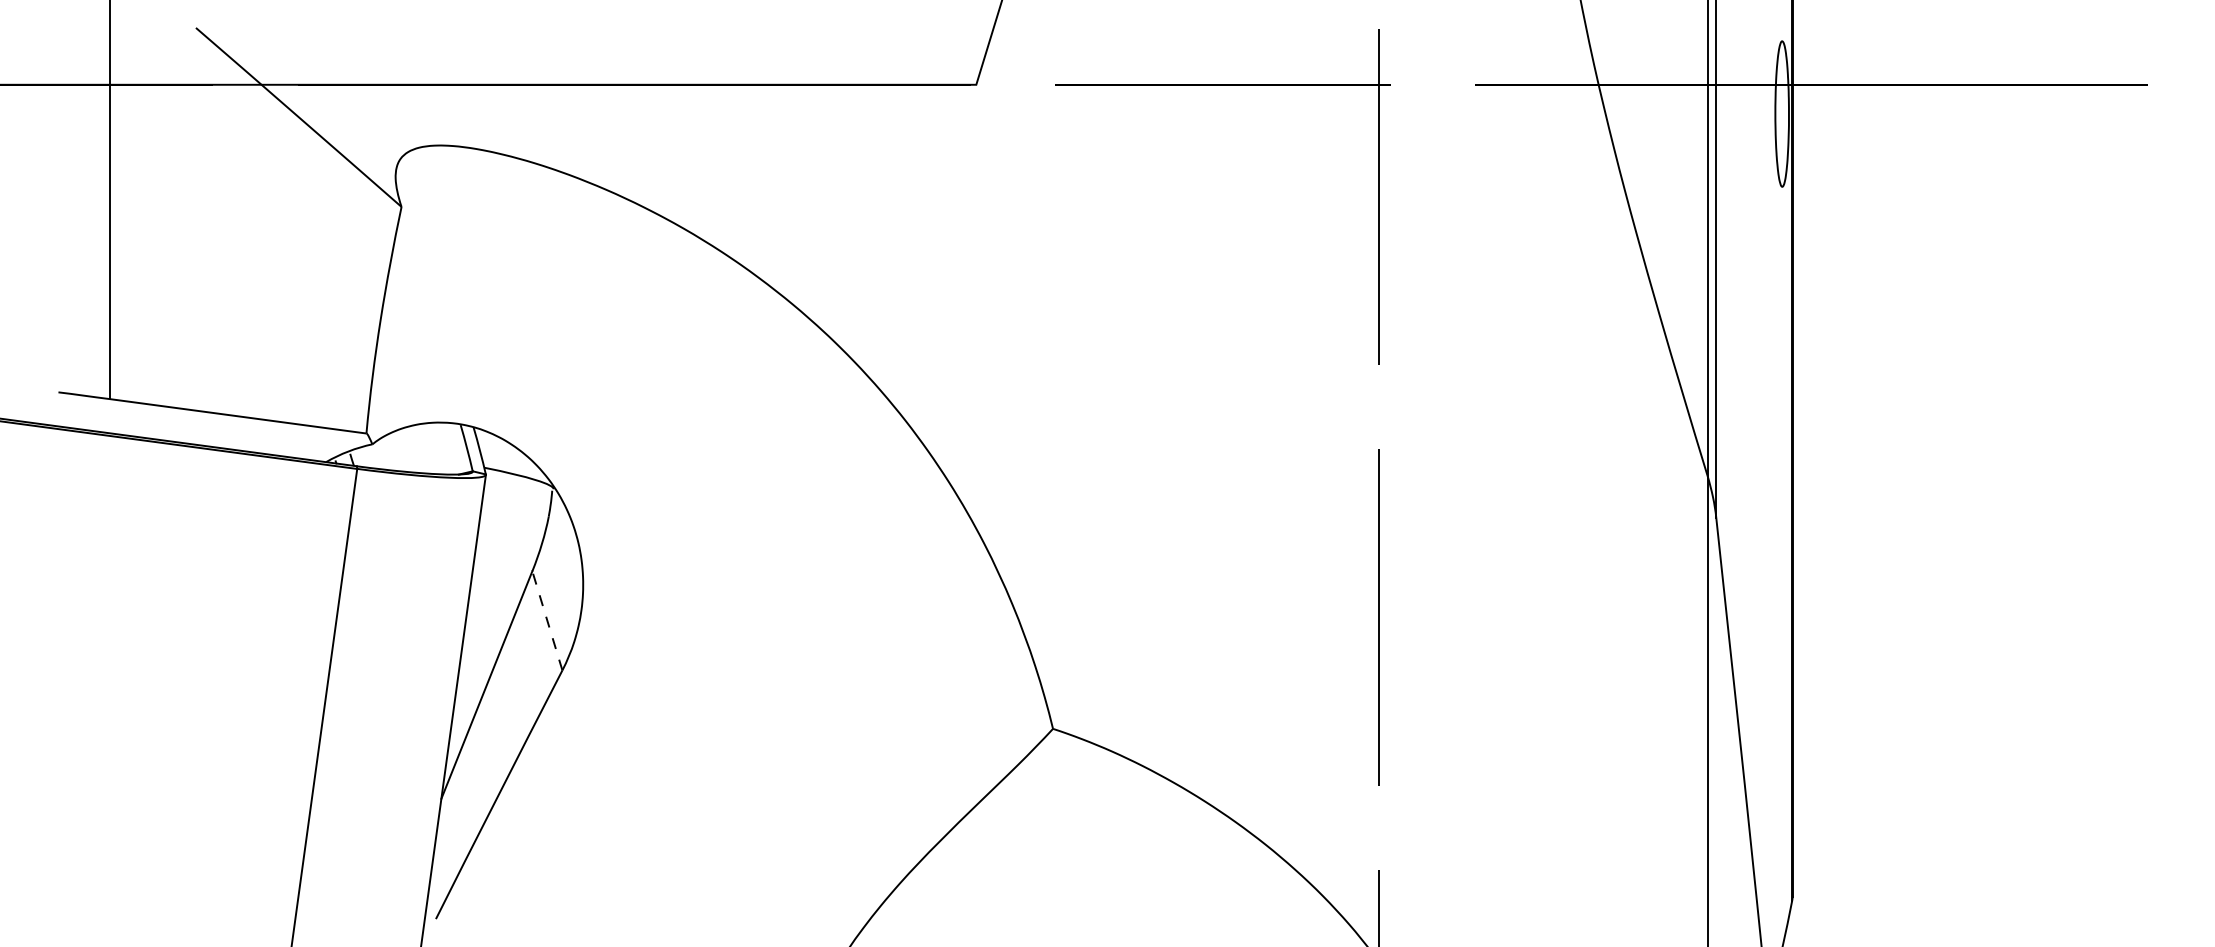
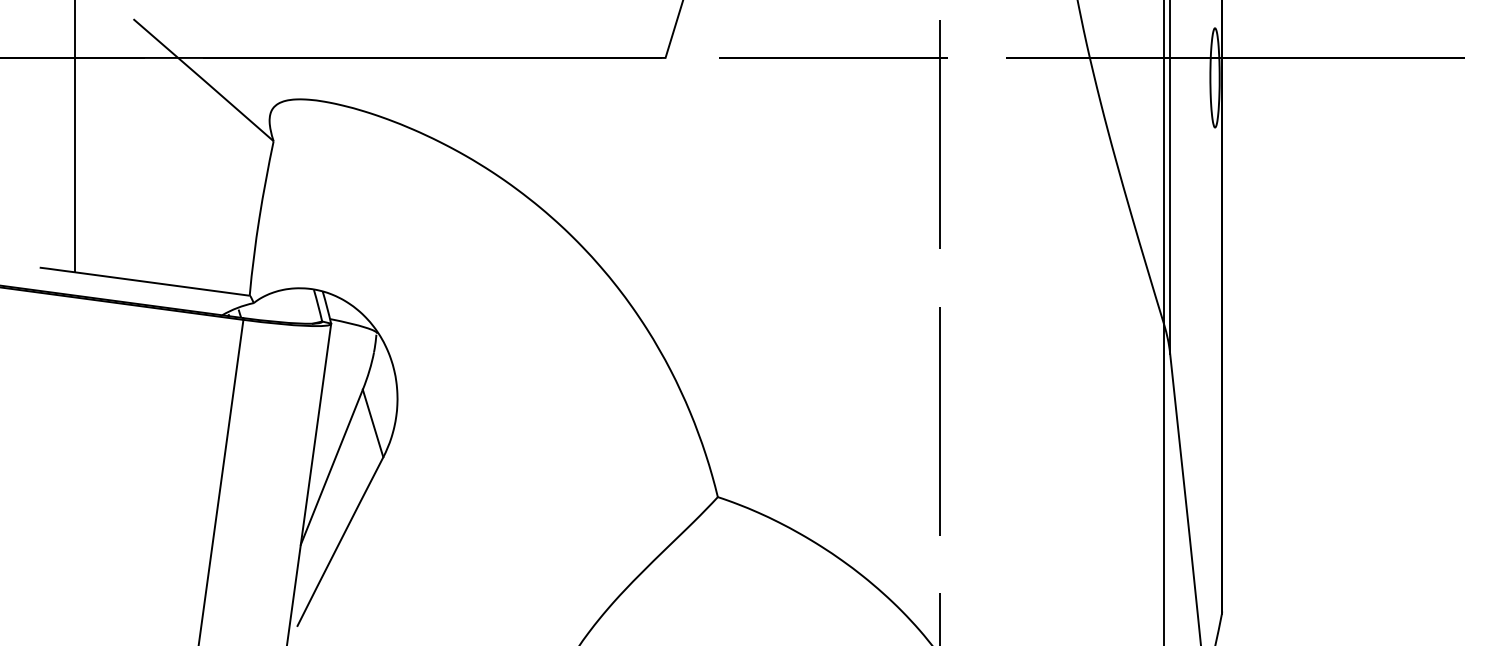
line: (546, 619) -> (372, 422), dashed -> solid

